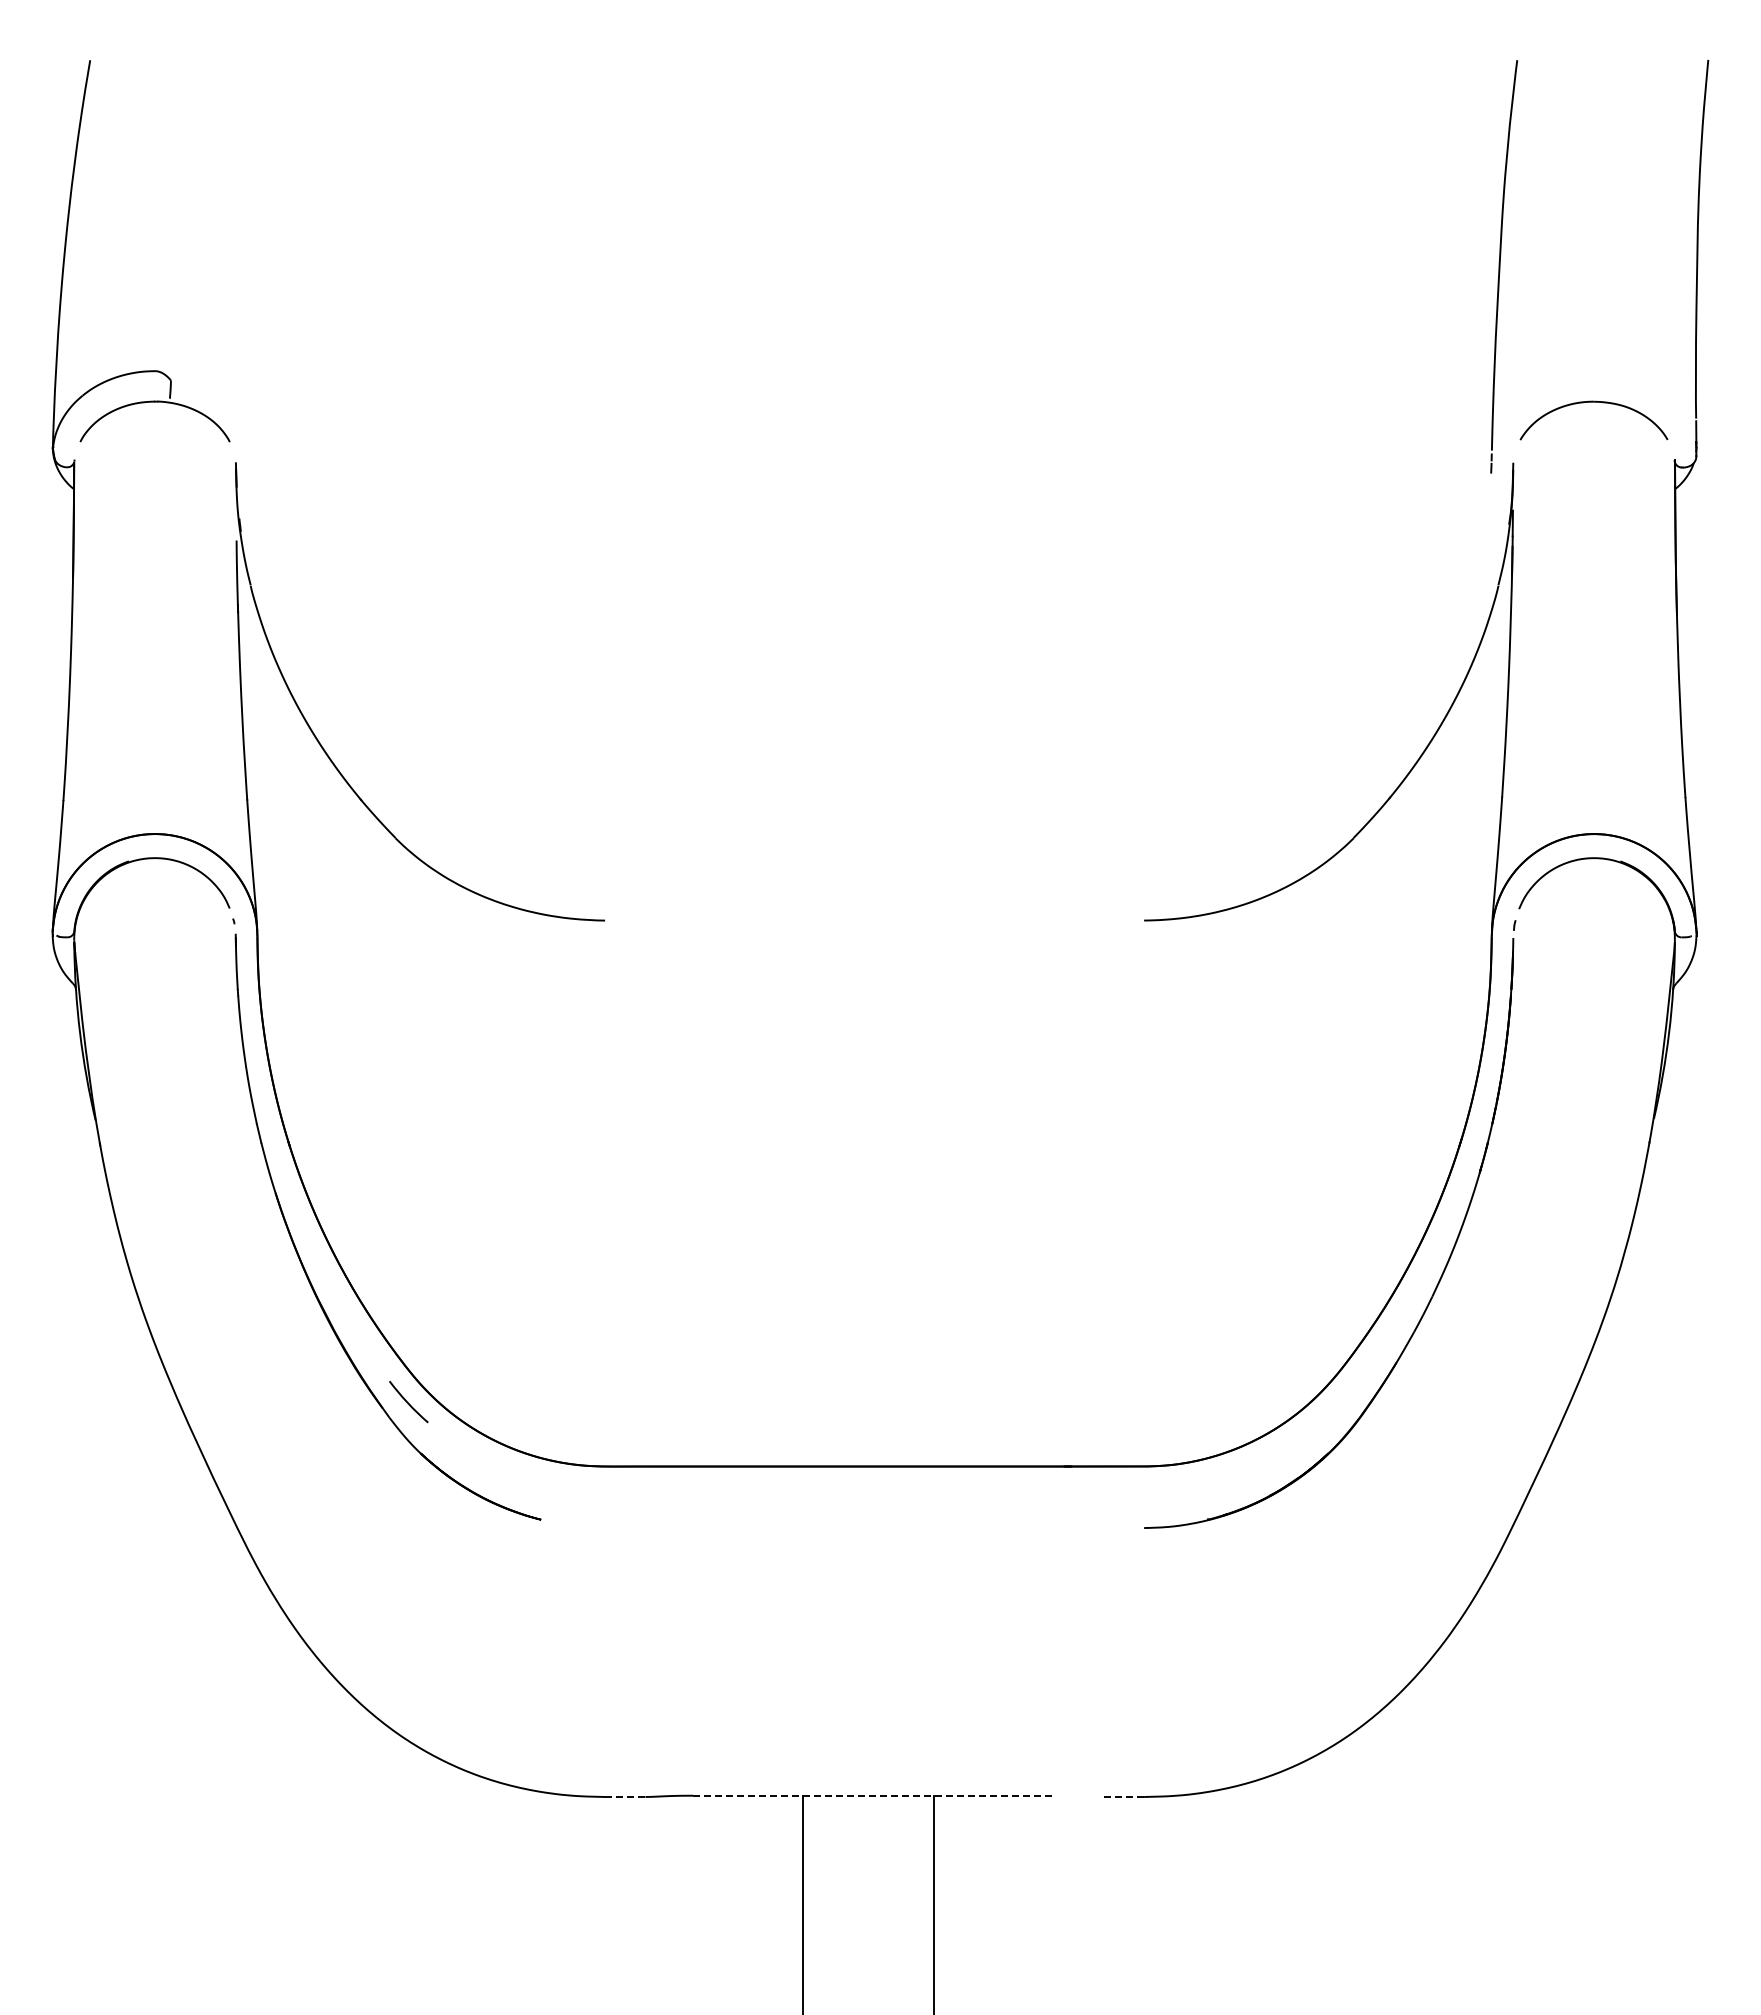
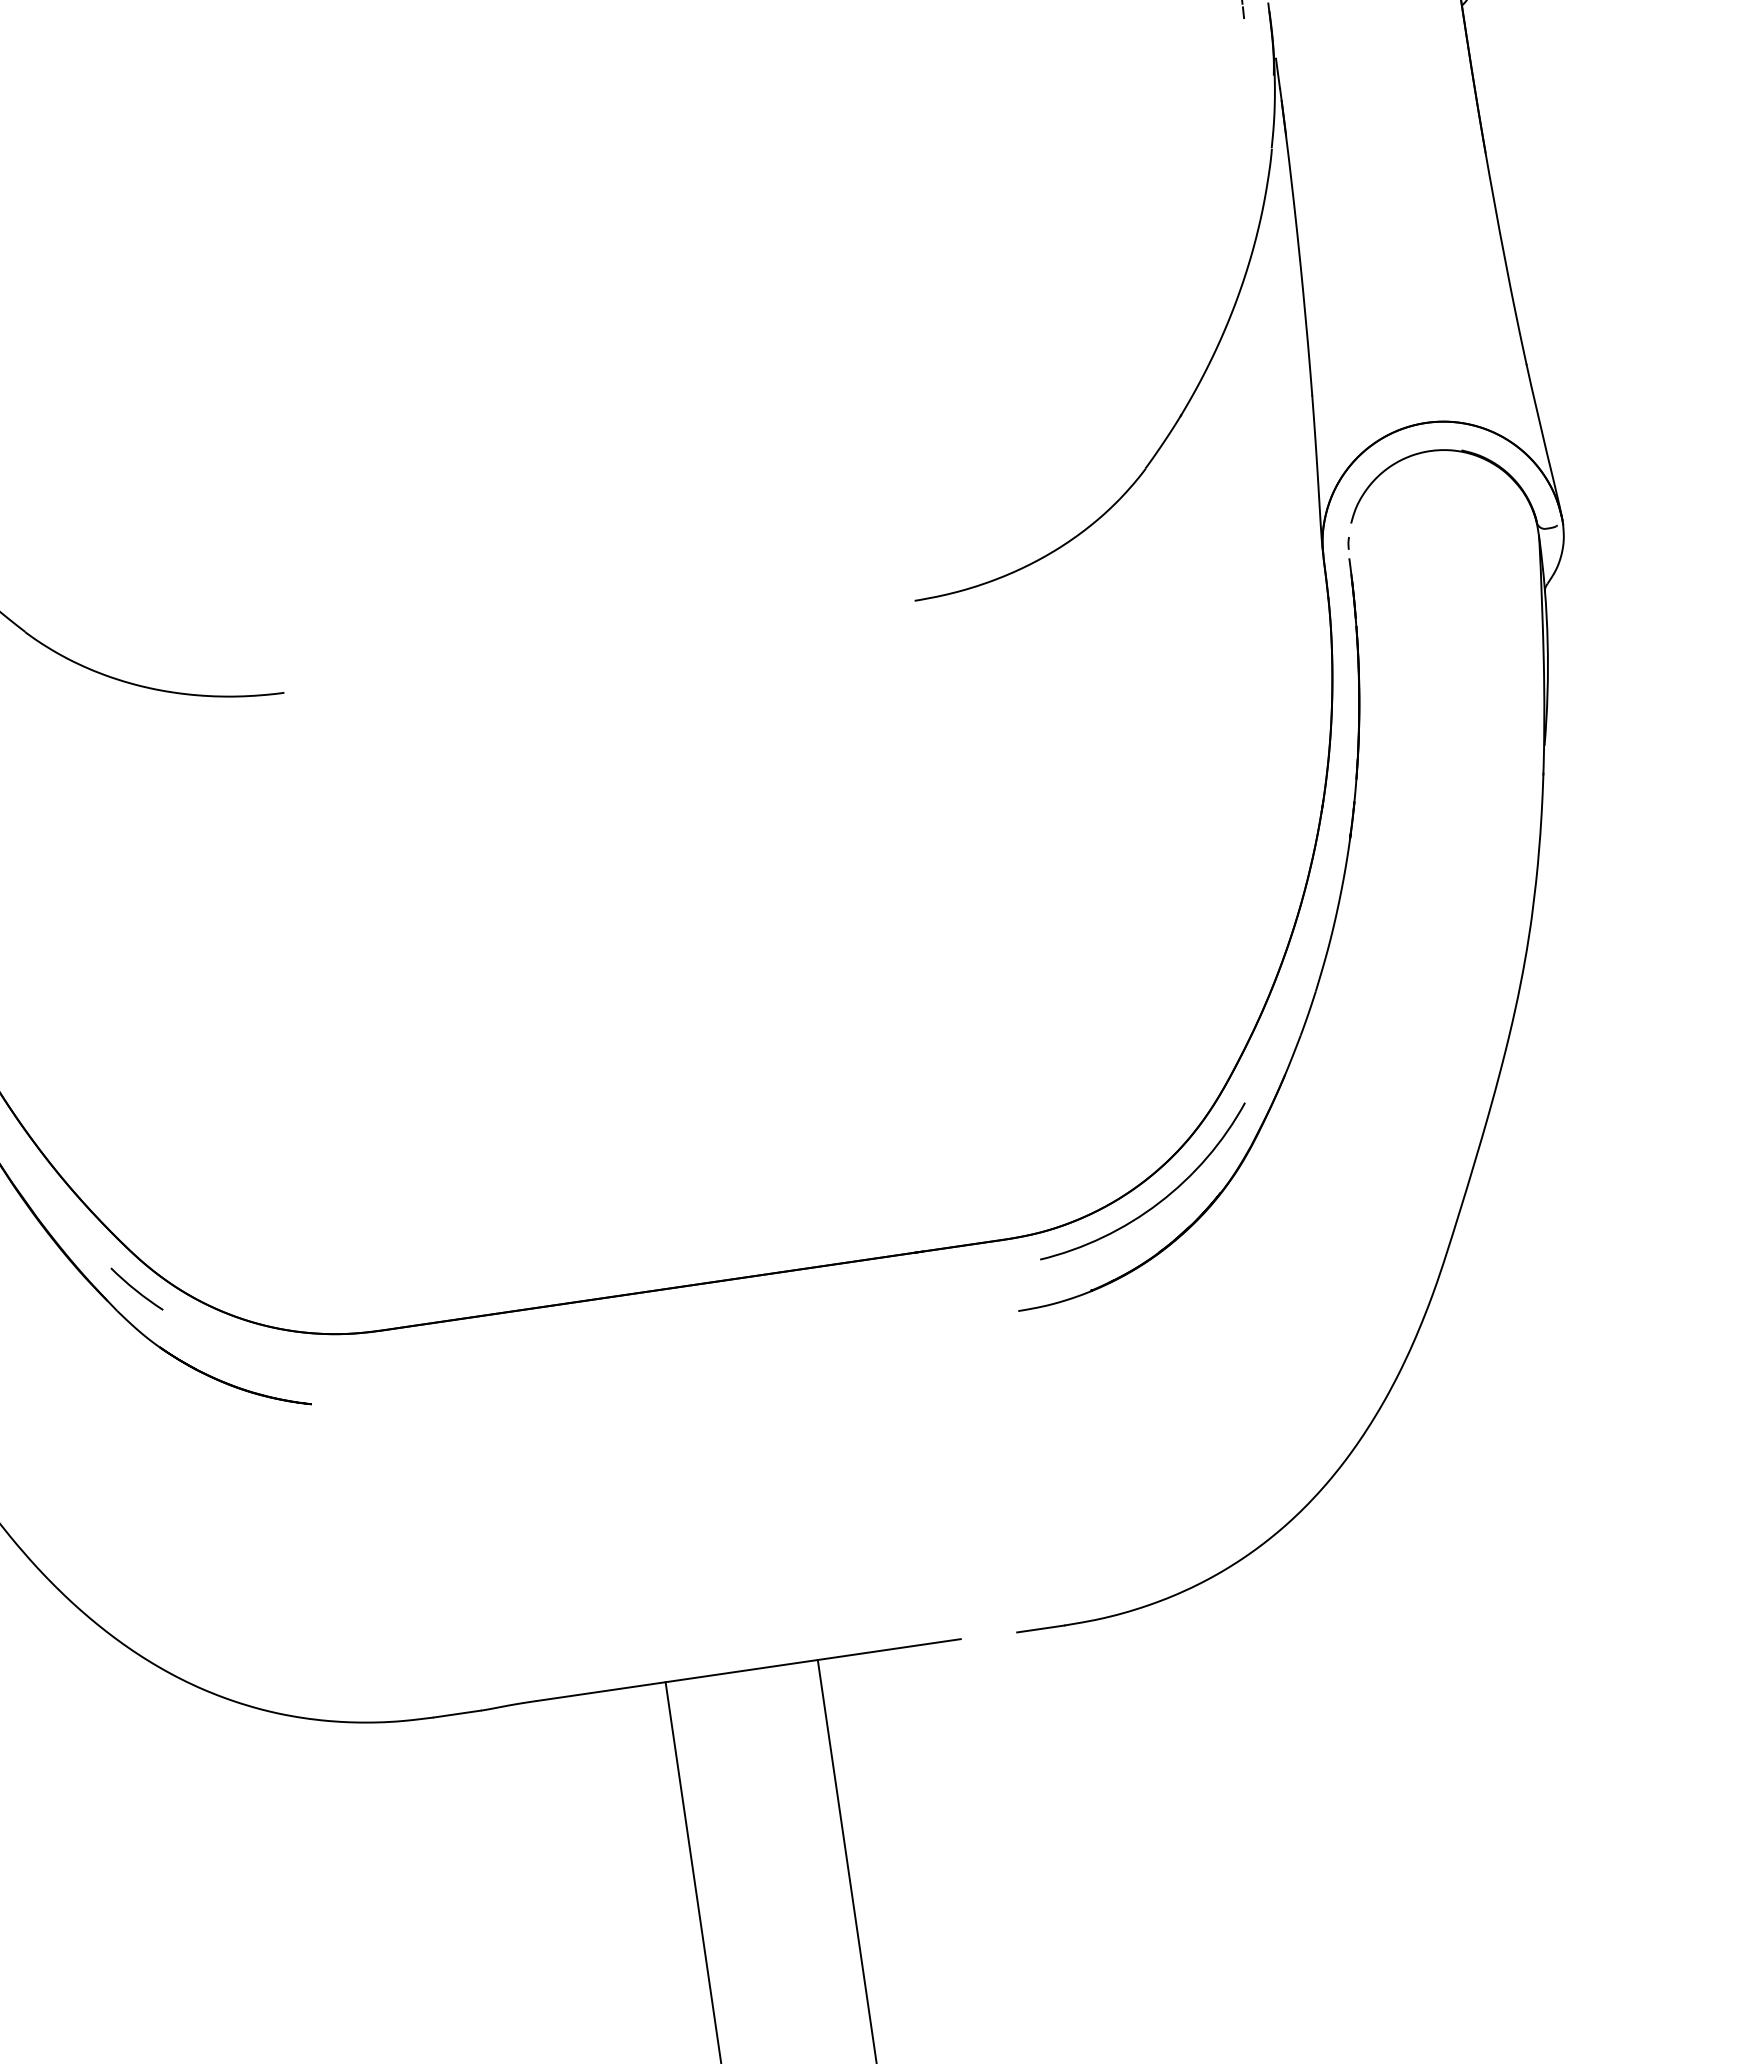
arc: (1276, 1452) -> (1160, 1200), added
line: (875, 1795) -> (749, 1669), dashed -> solid
line: (625, 1796) -> (457, 1713), dashed -> solid
line: (1124, 1796) -> (1041, 1628), dashed -> solid

